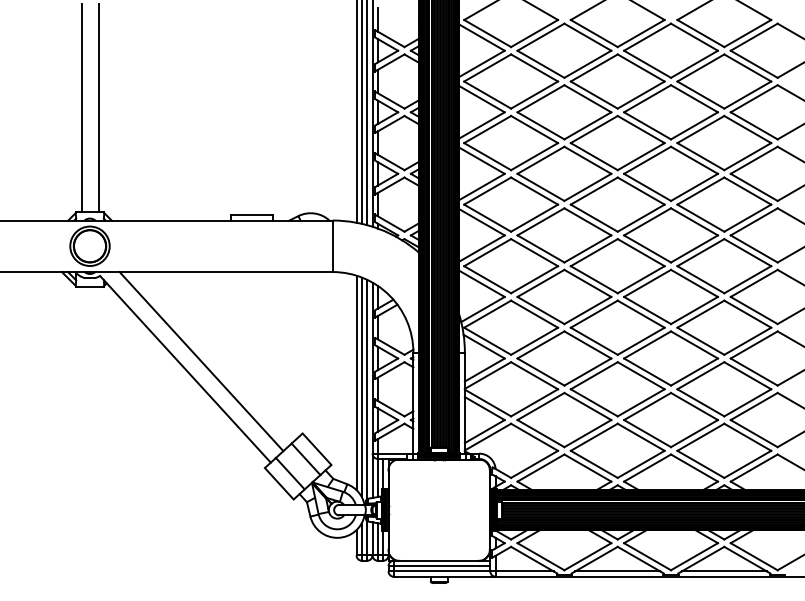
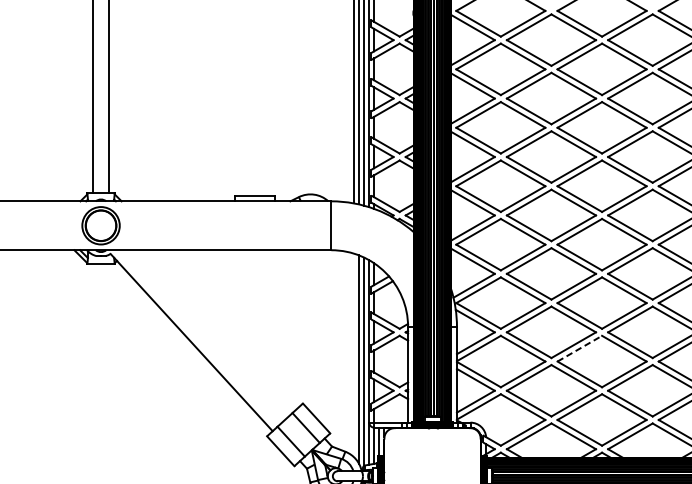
line: (201, 361) -> (206, 335), removed
line: (594, 375) -> (580, 348), solid -> dashed
line: (356, 382) -> (354, 355), removed

